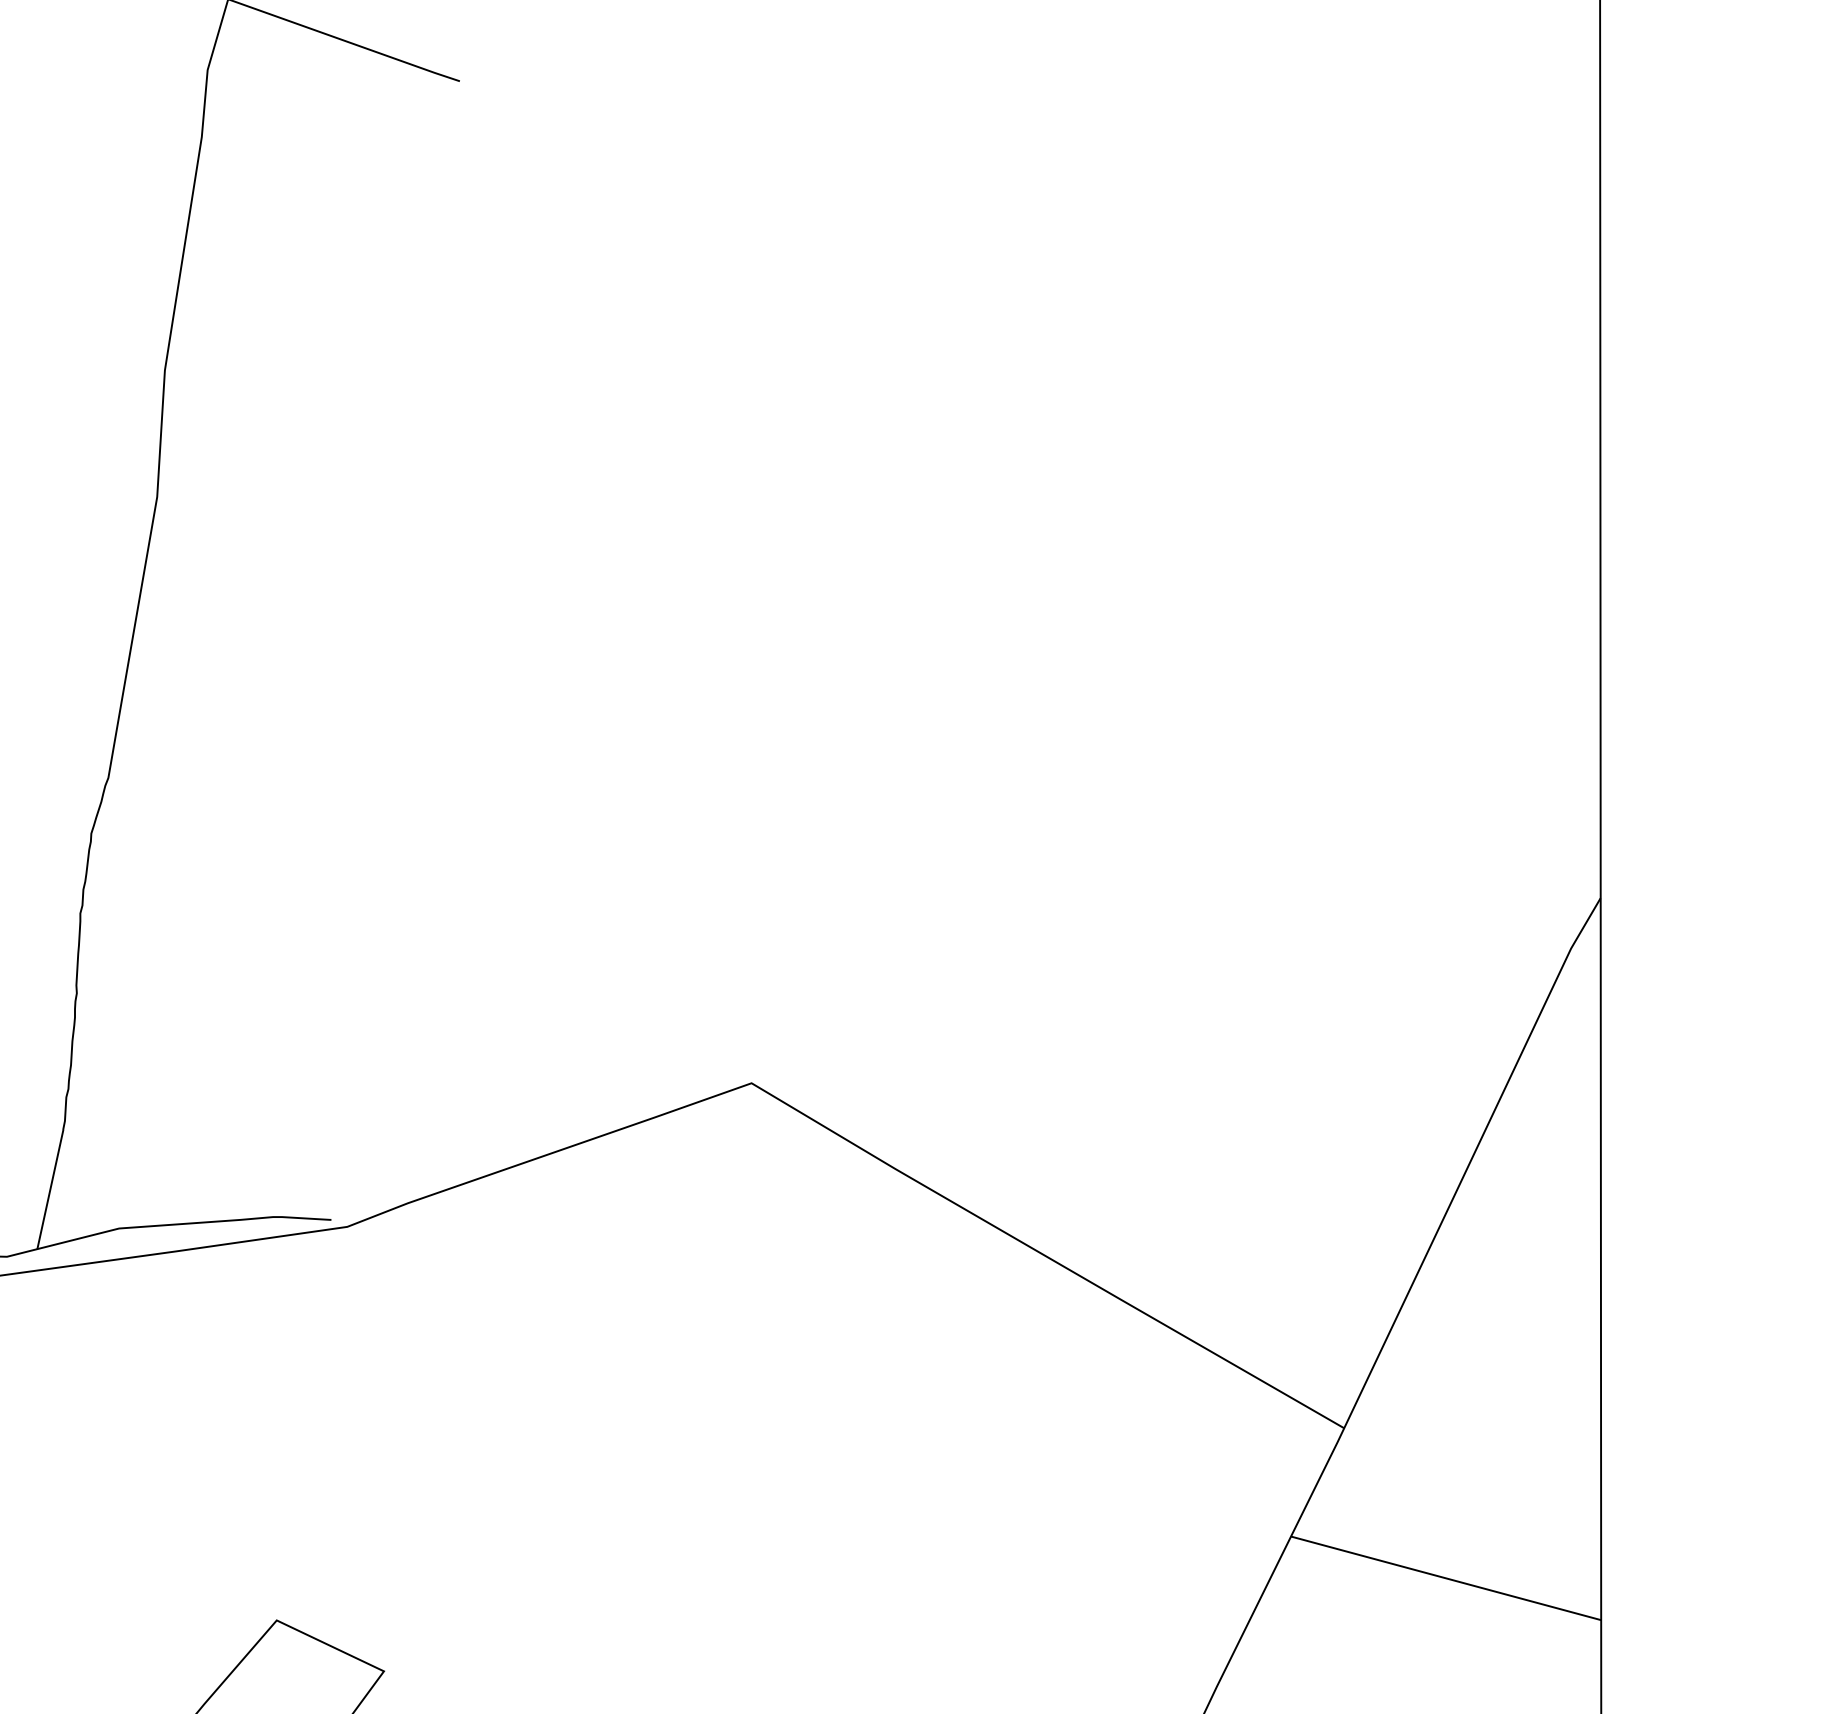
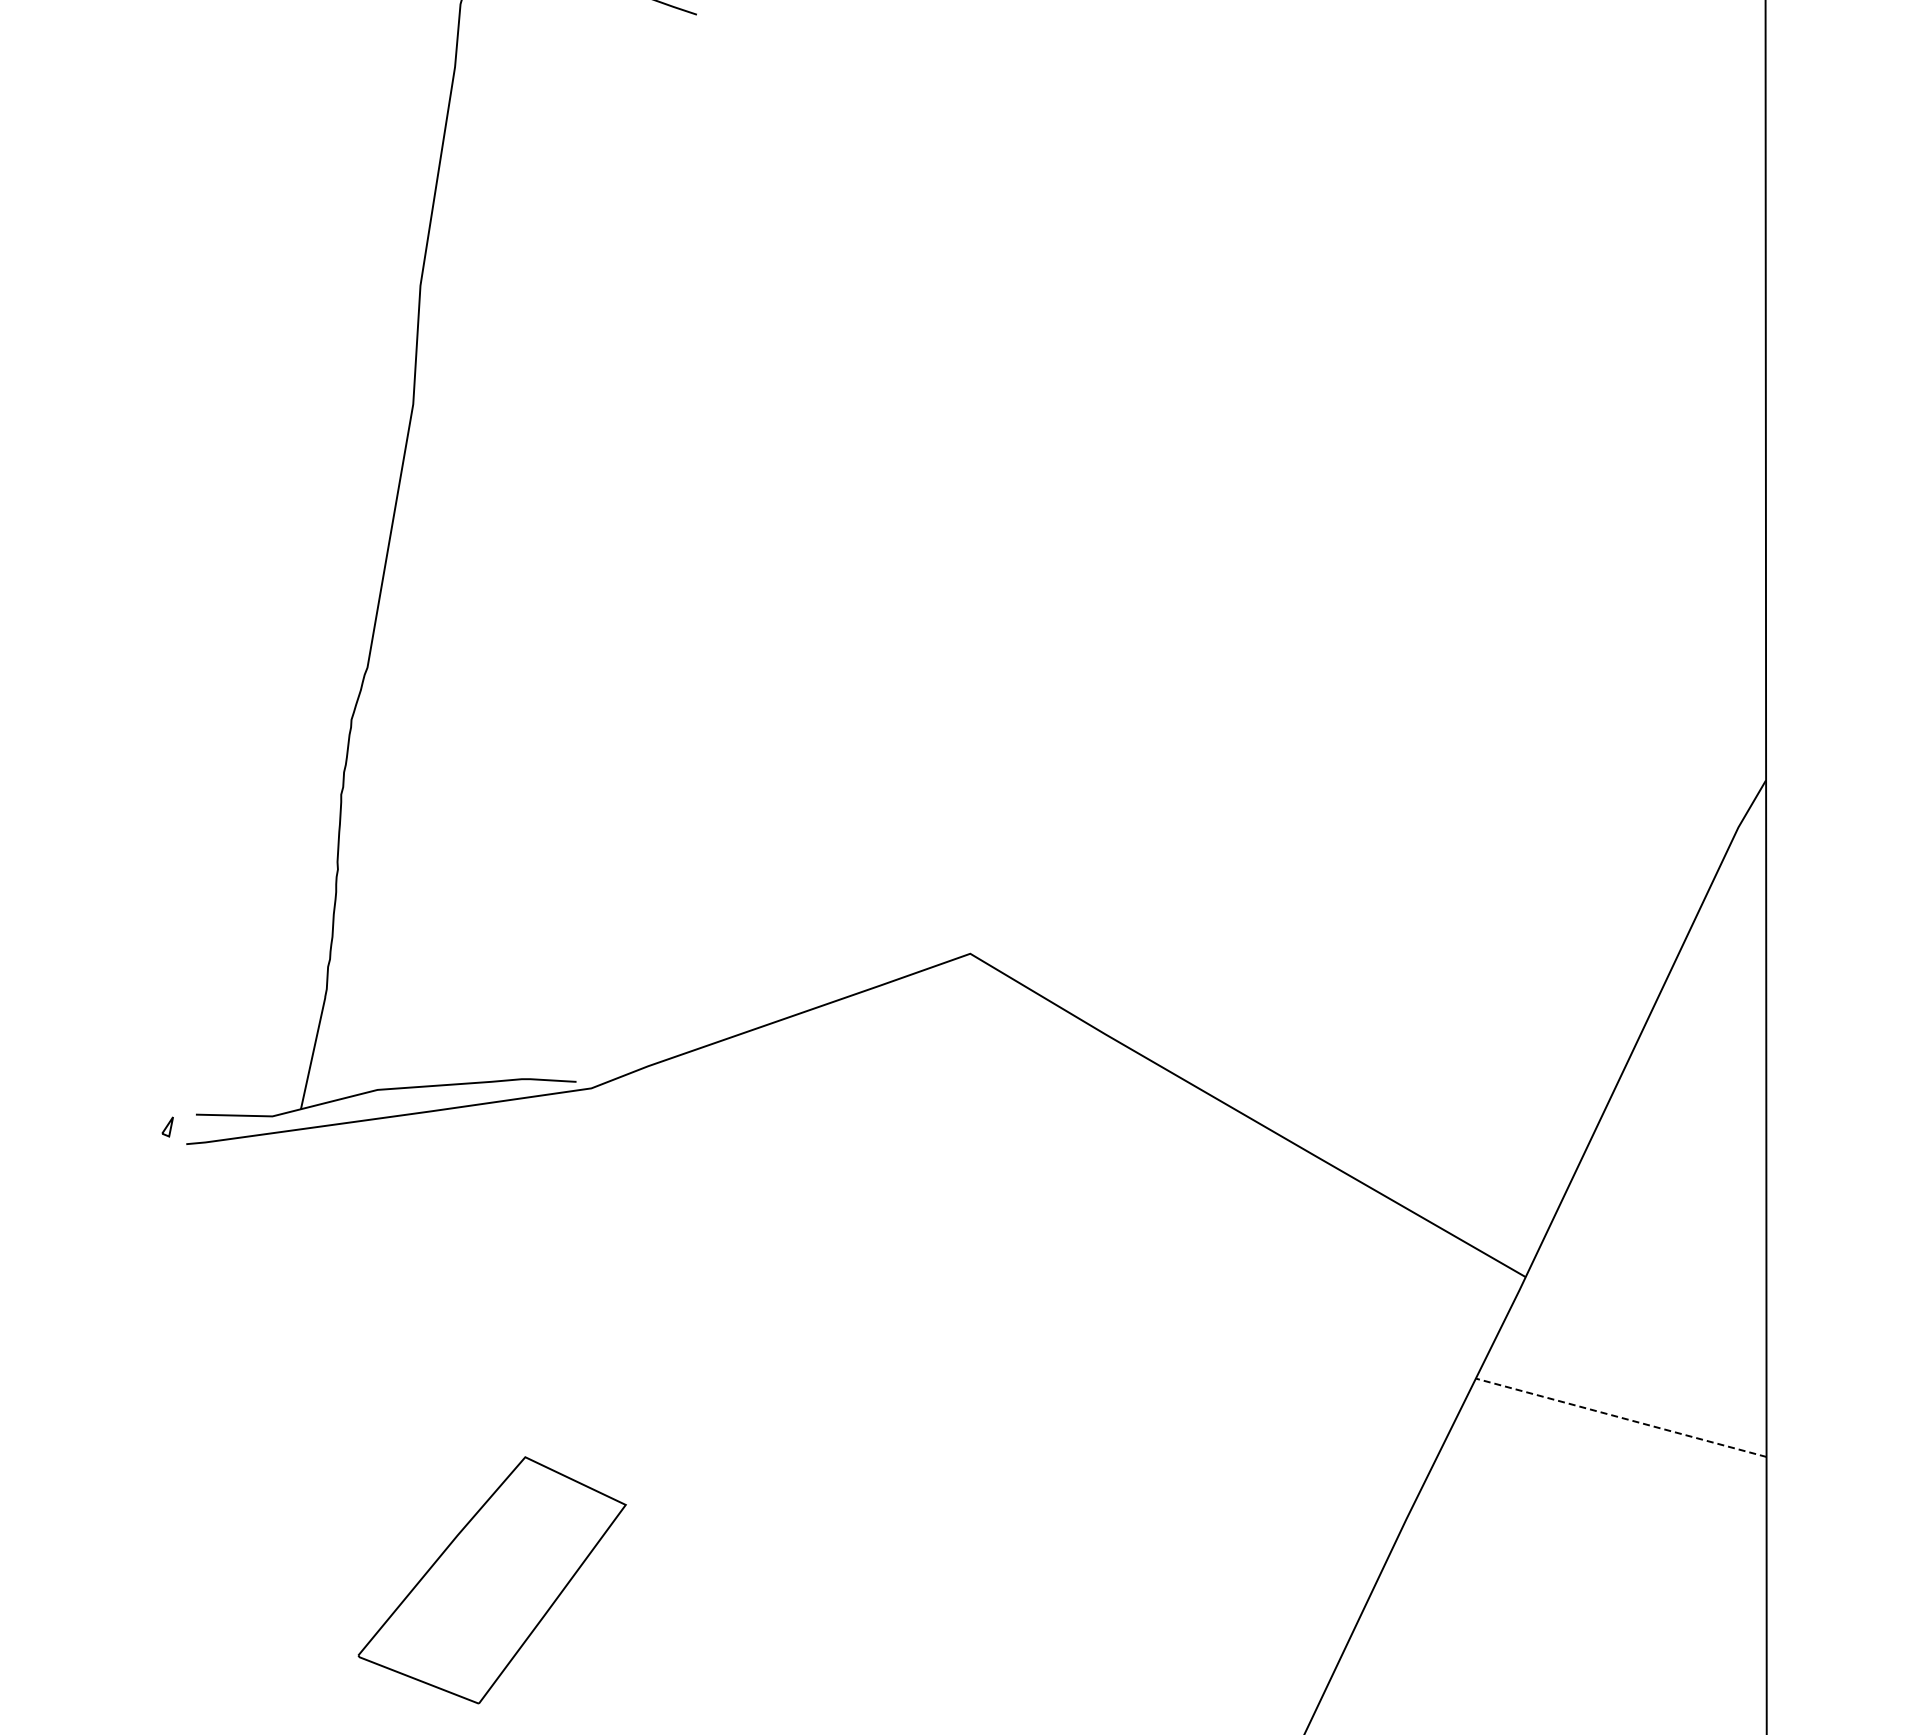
line: (1446, 1578) -> (1621, 1417), solid -> dashed

